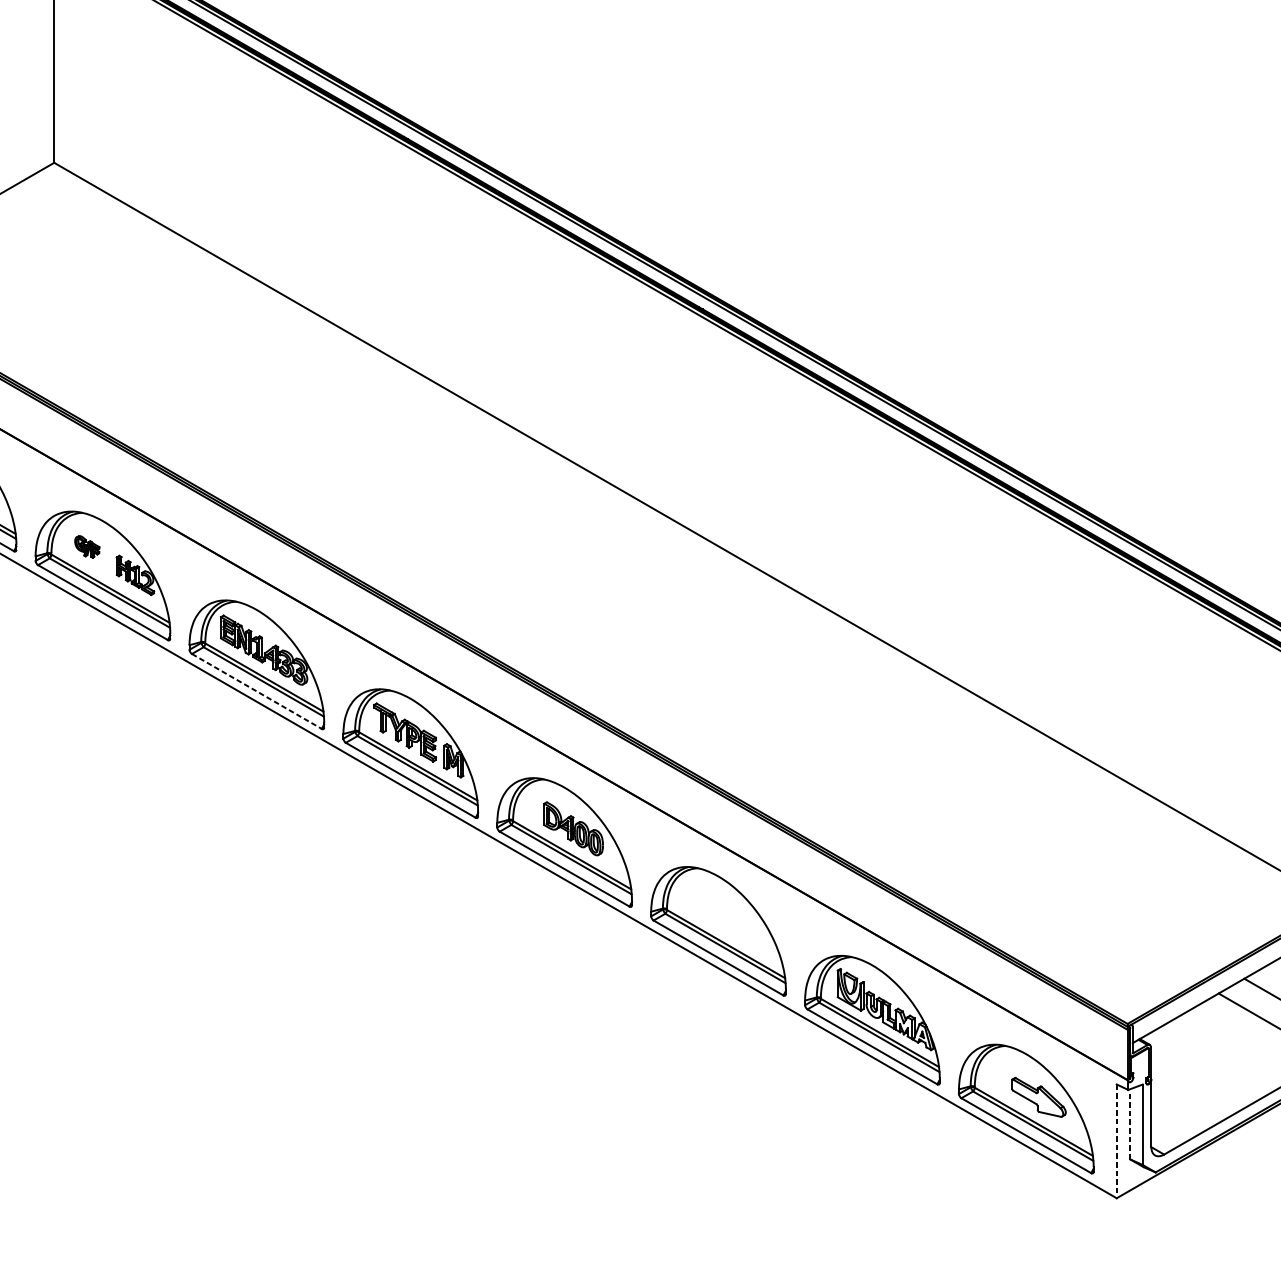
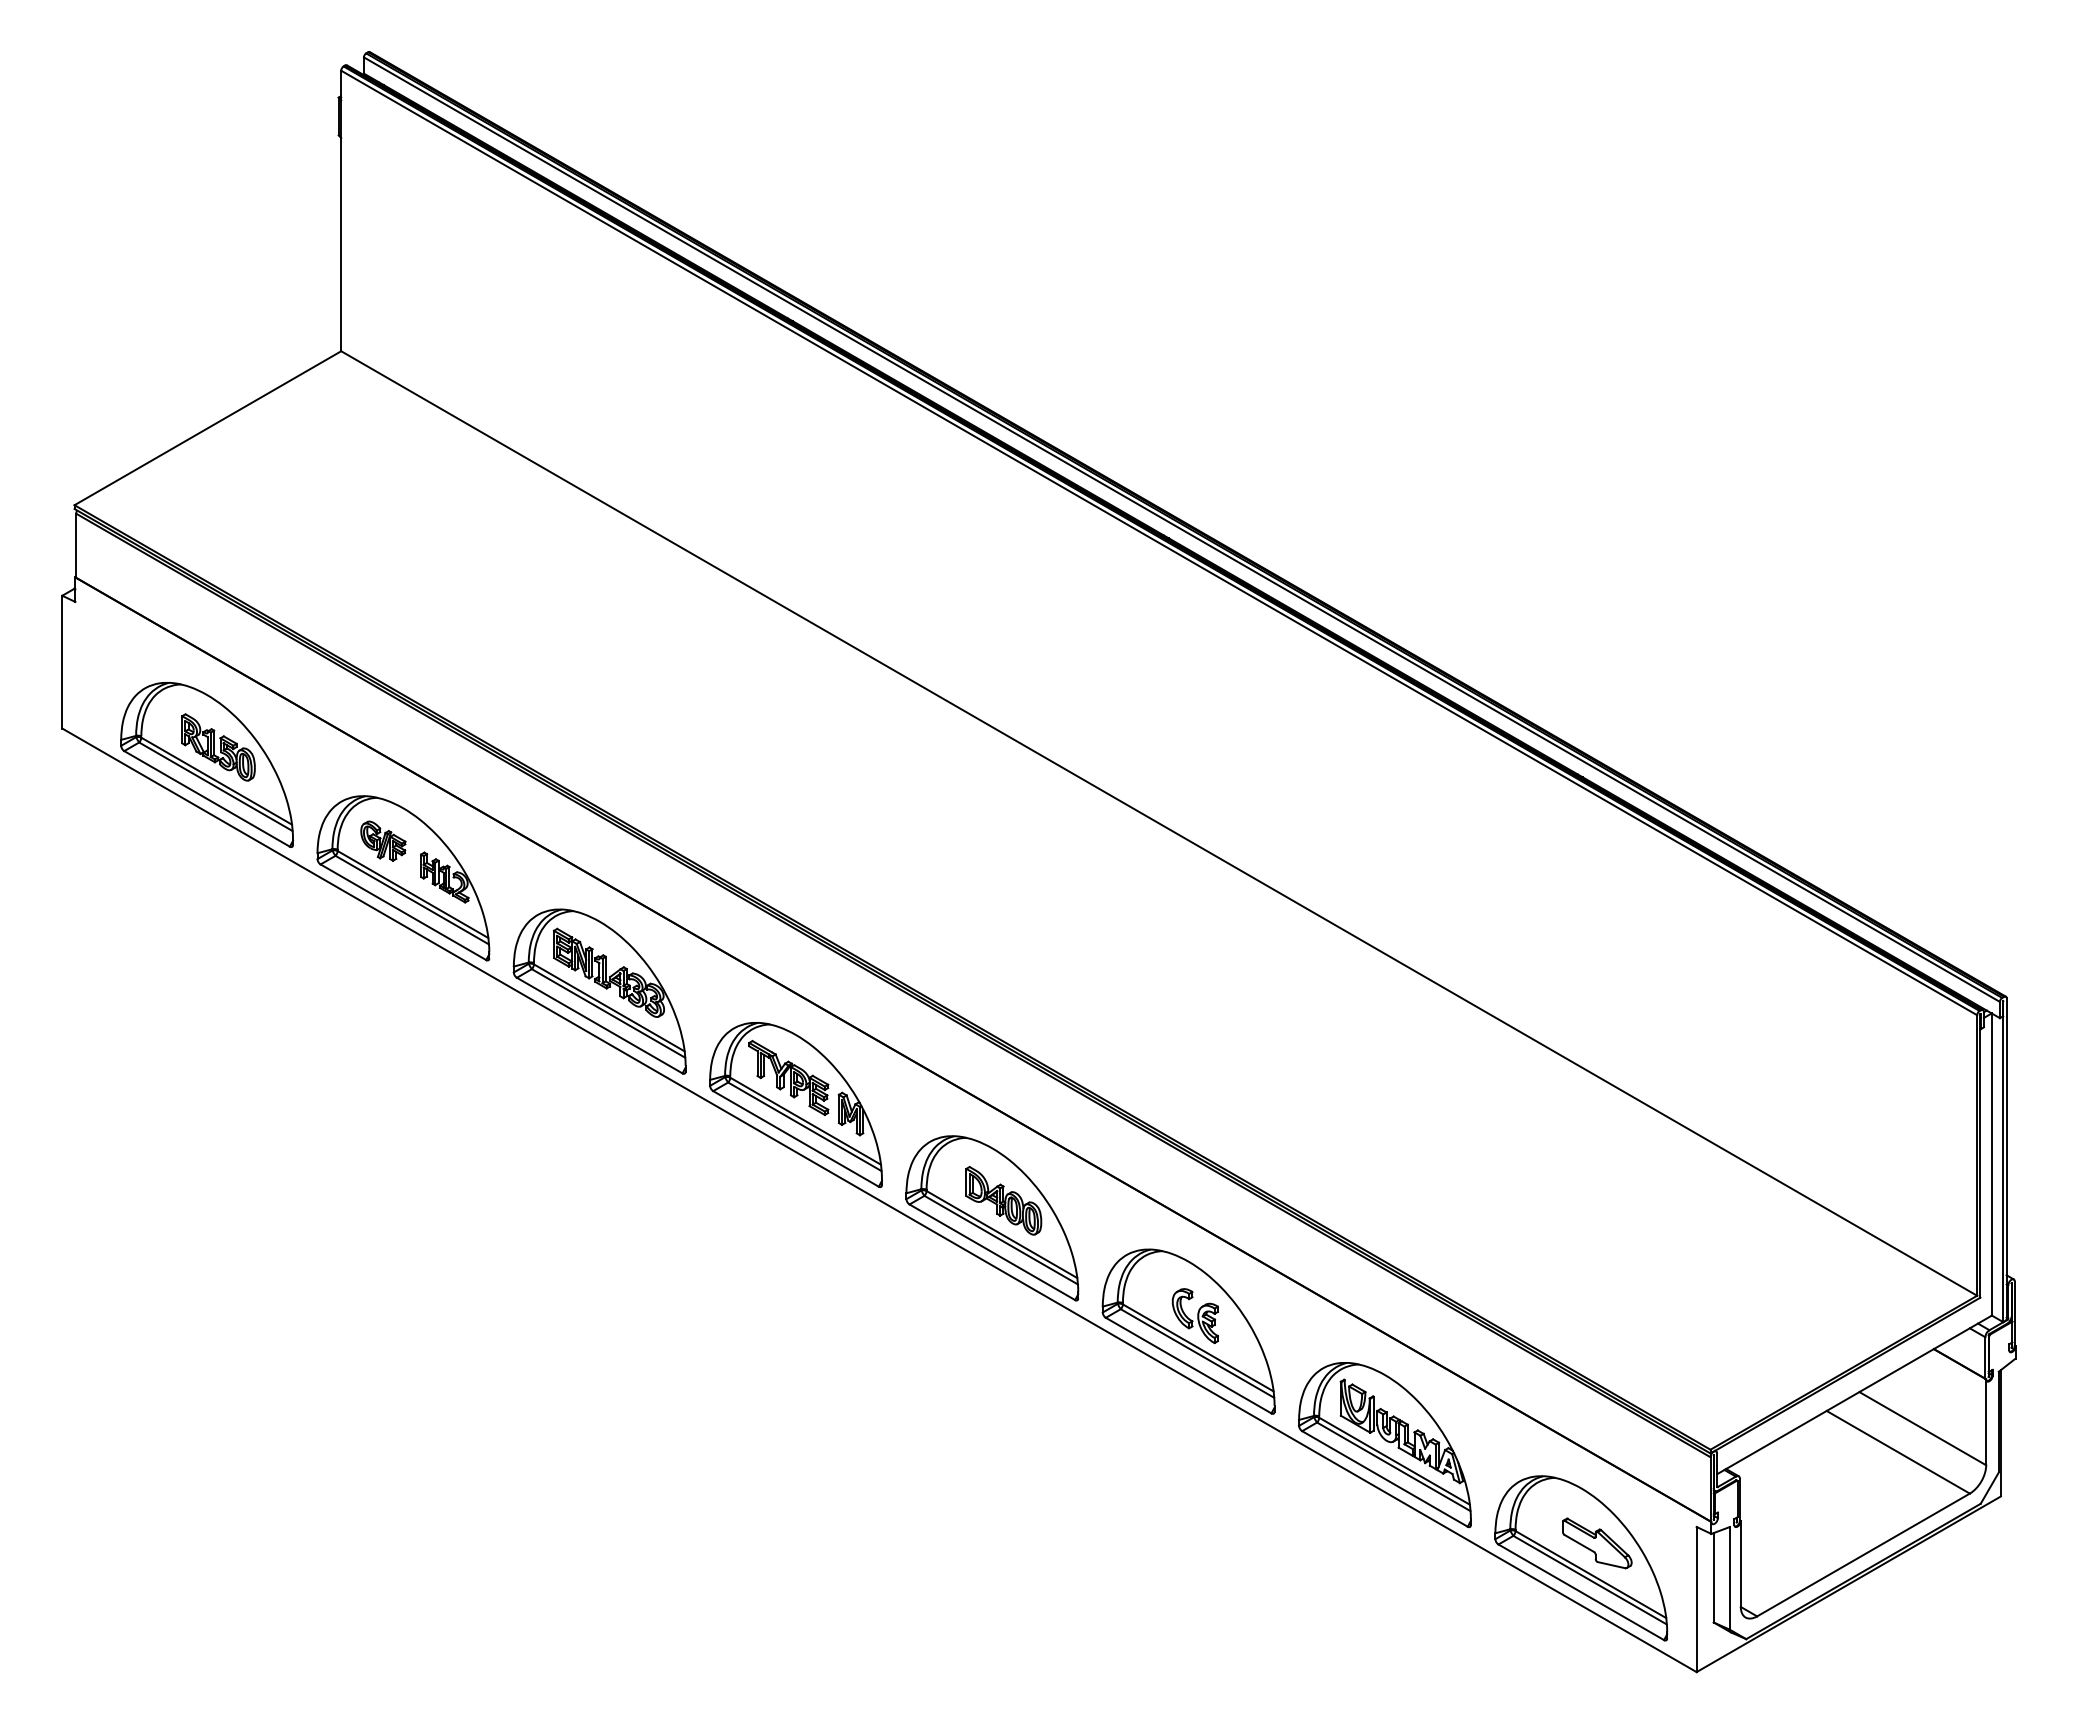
part: (87, 546) -> (383, 840), size x1.43
line: (256, 691) -> (599, 1025), dashed -> solid
part: (723, 919) -> (1194, 1316), added
line: (1129, 1124) -> (1713, 1577), dashed -> solid
line: (1116, 1141) -> (1696, 1599), dashed -> solid

